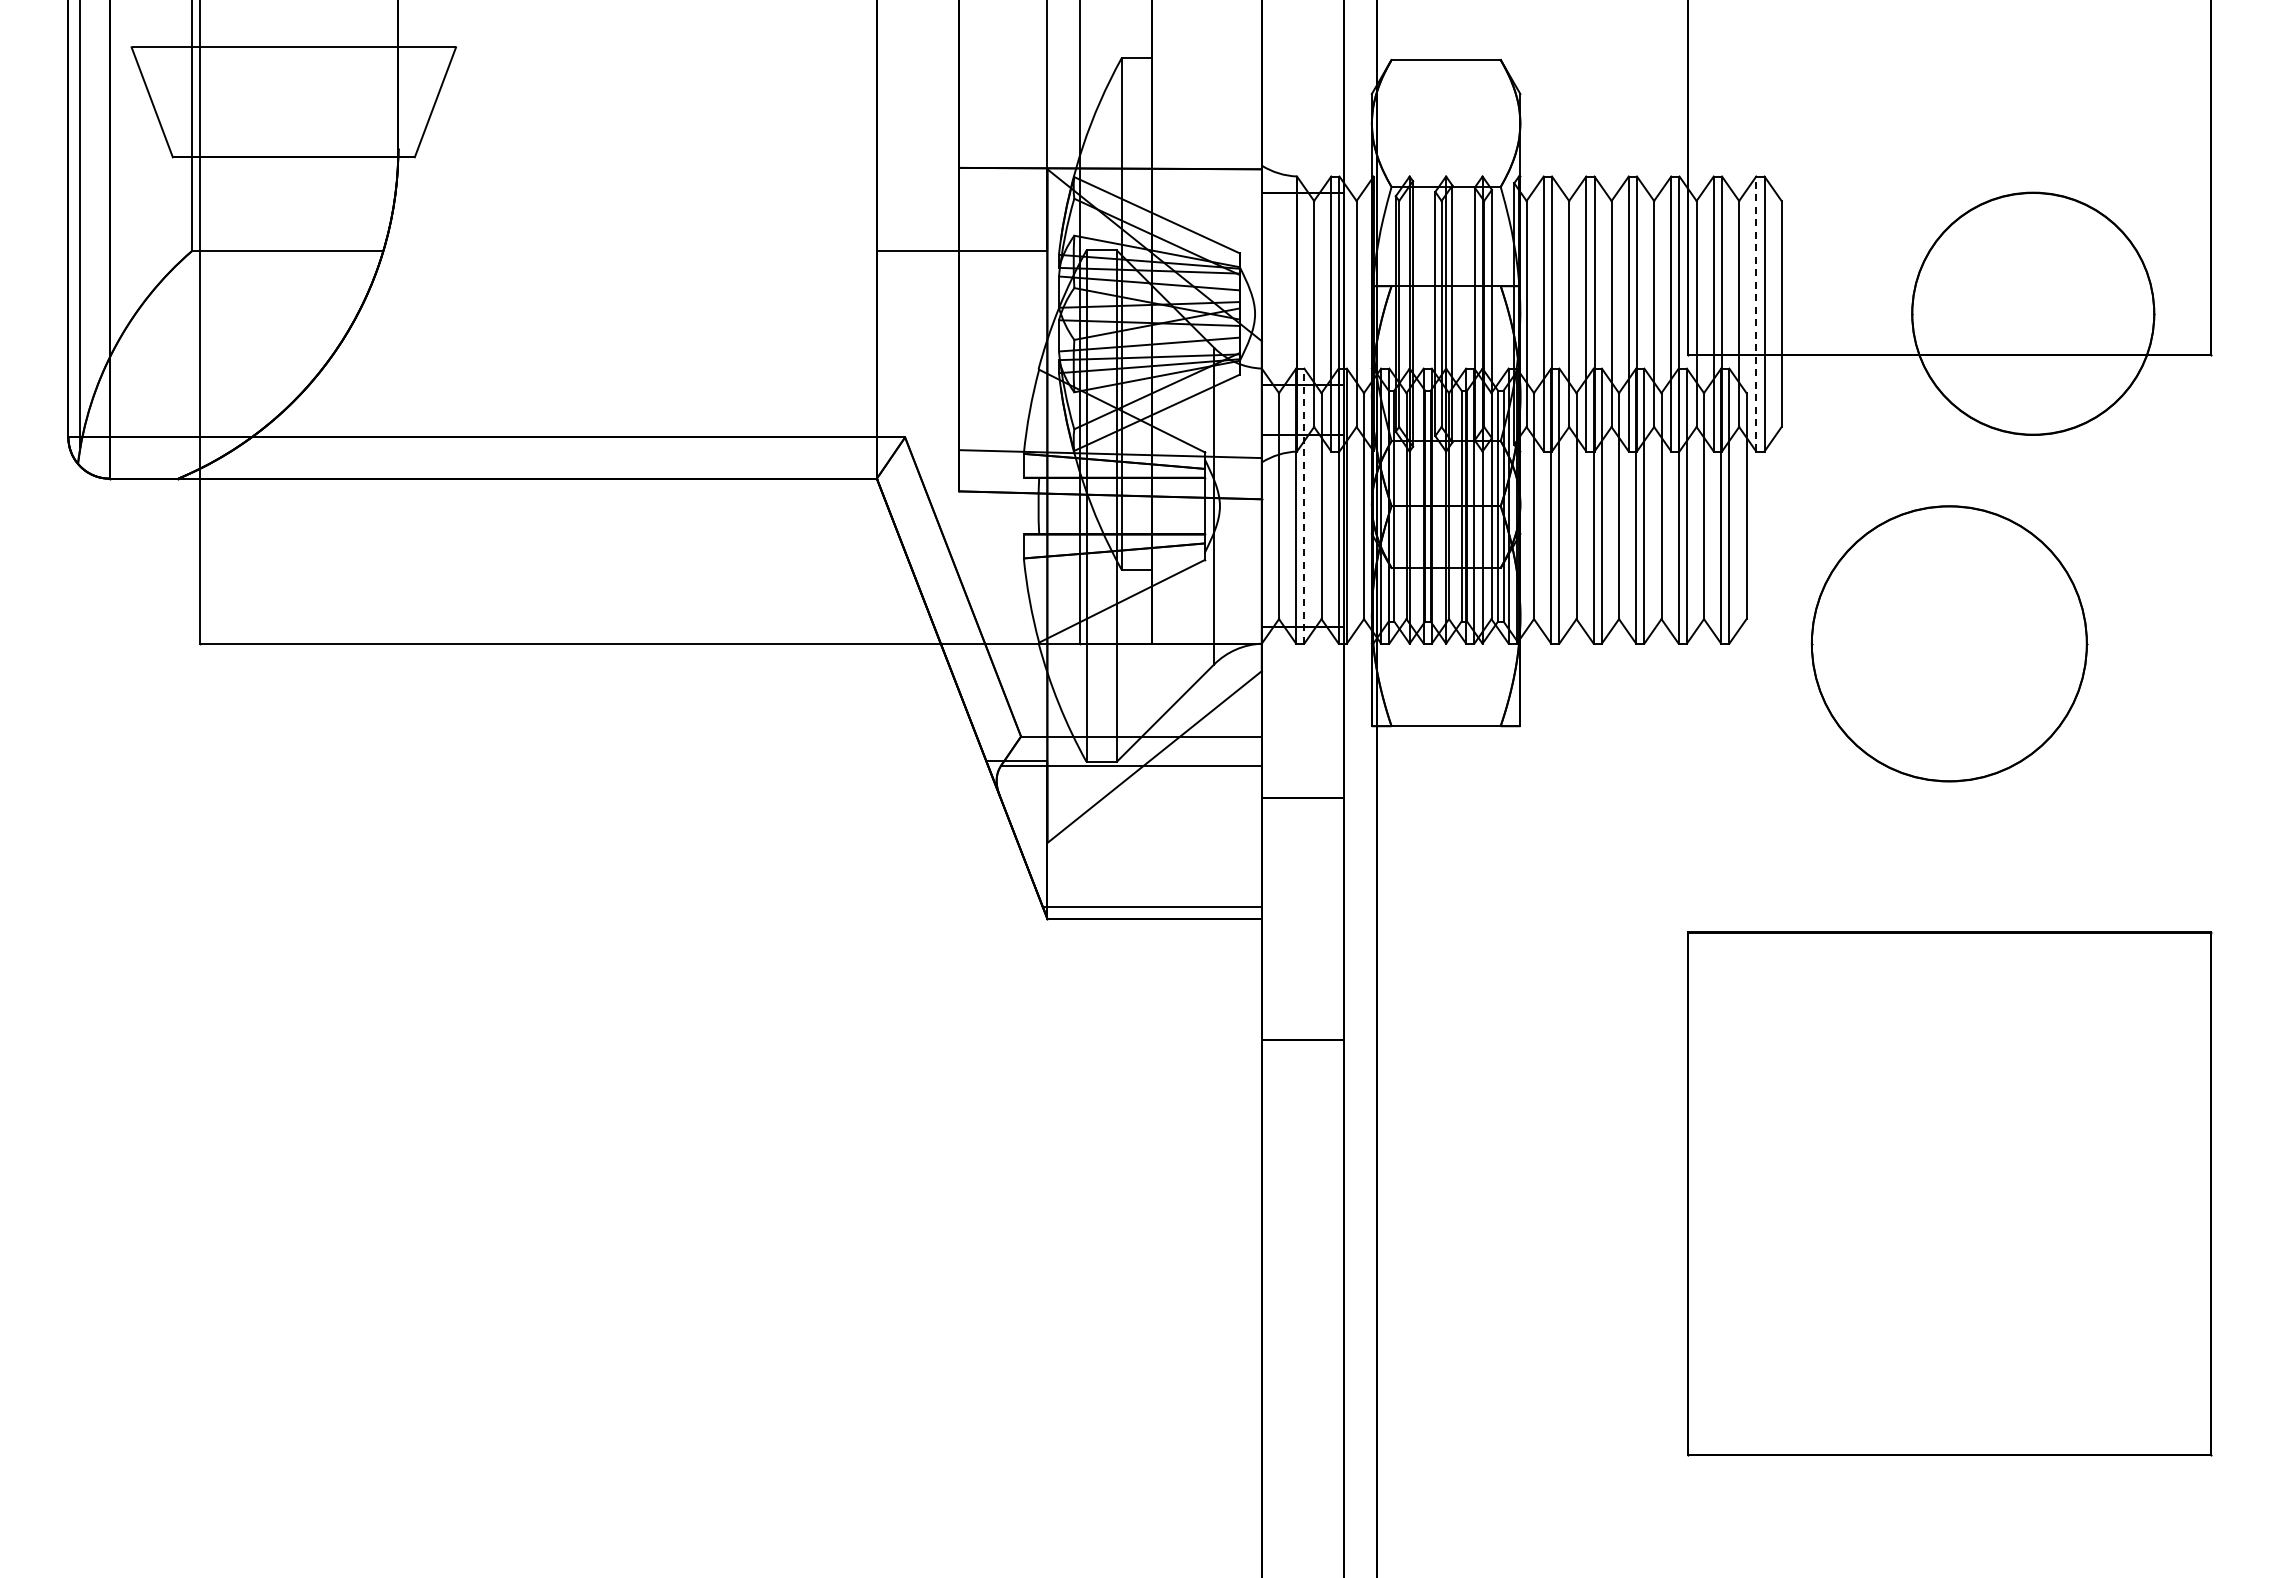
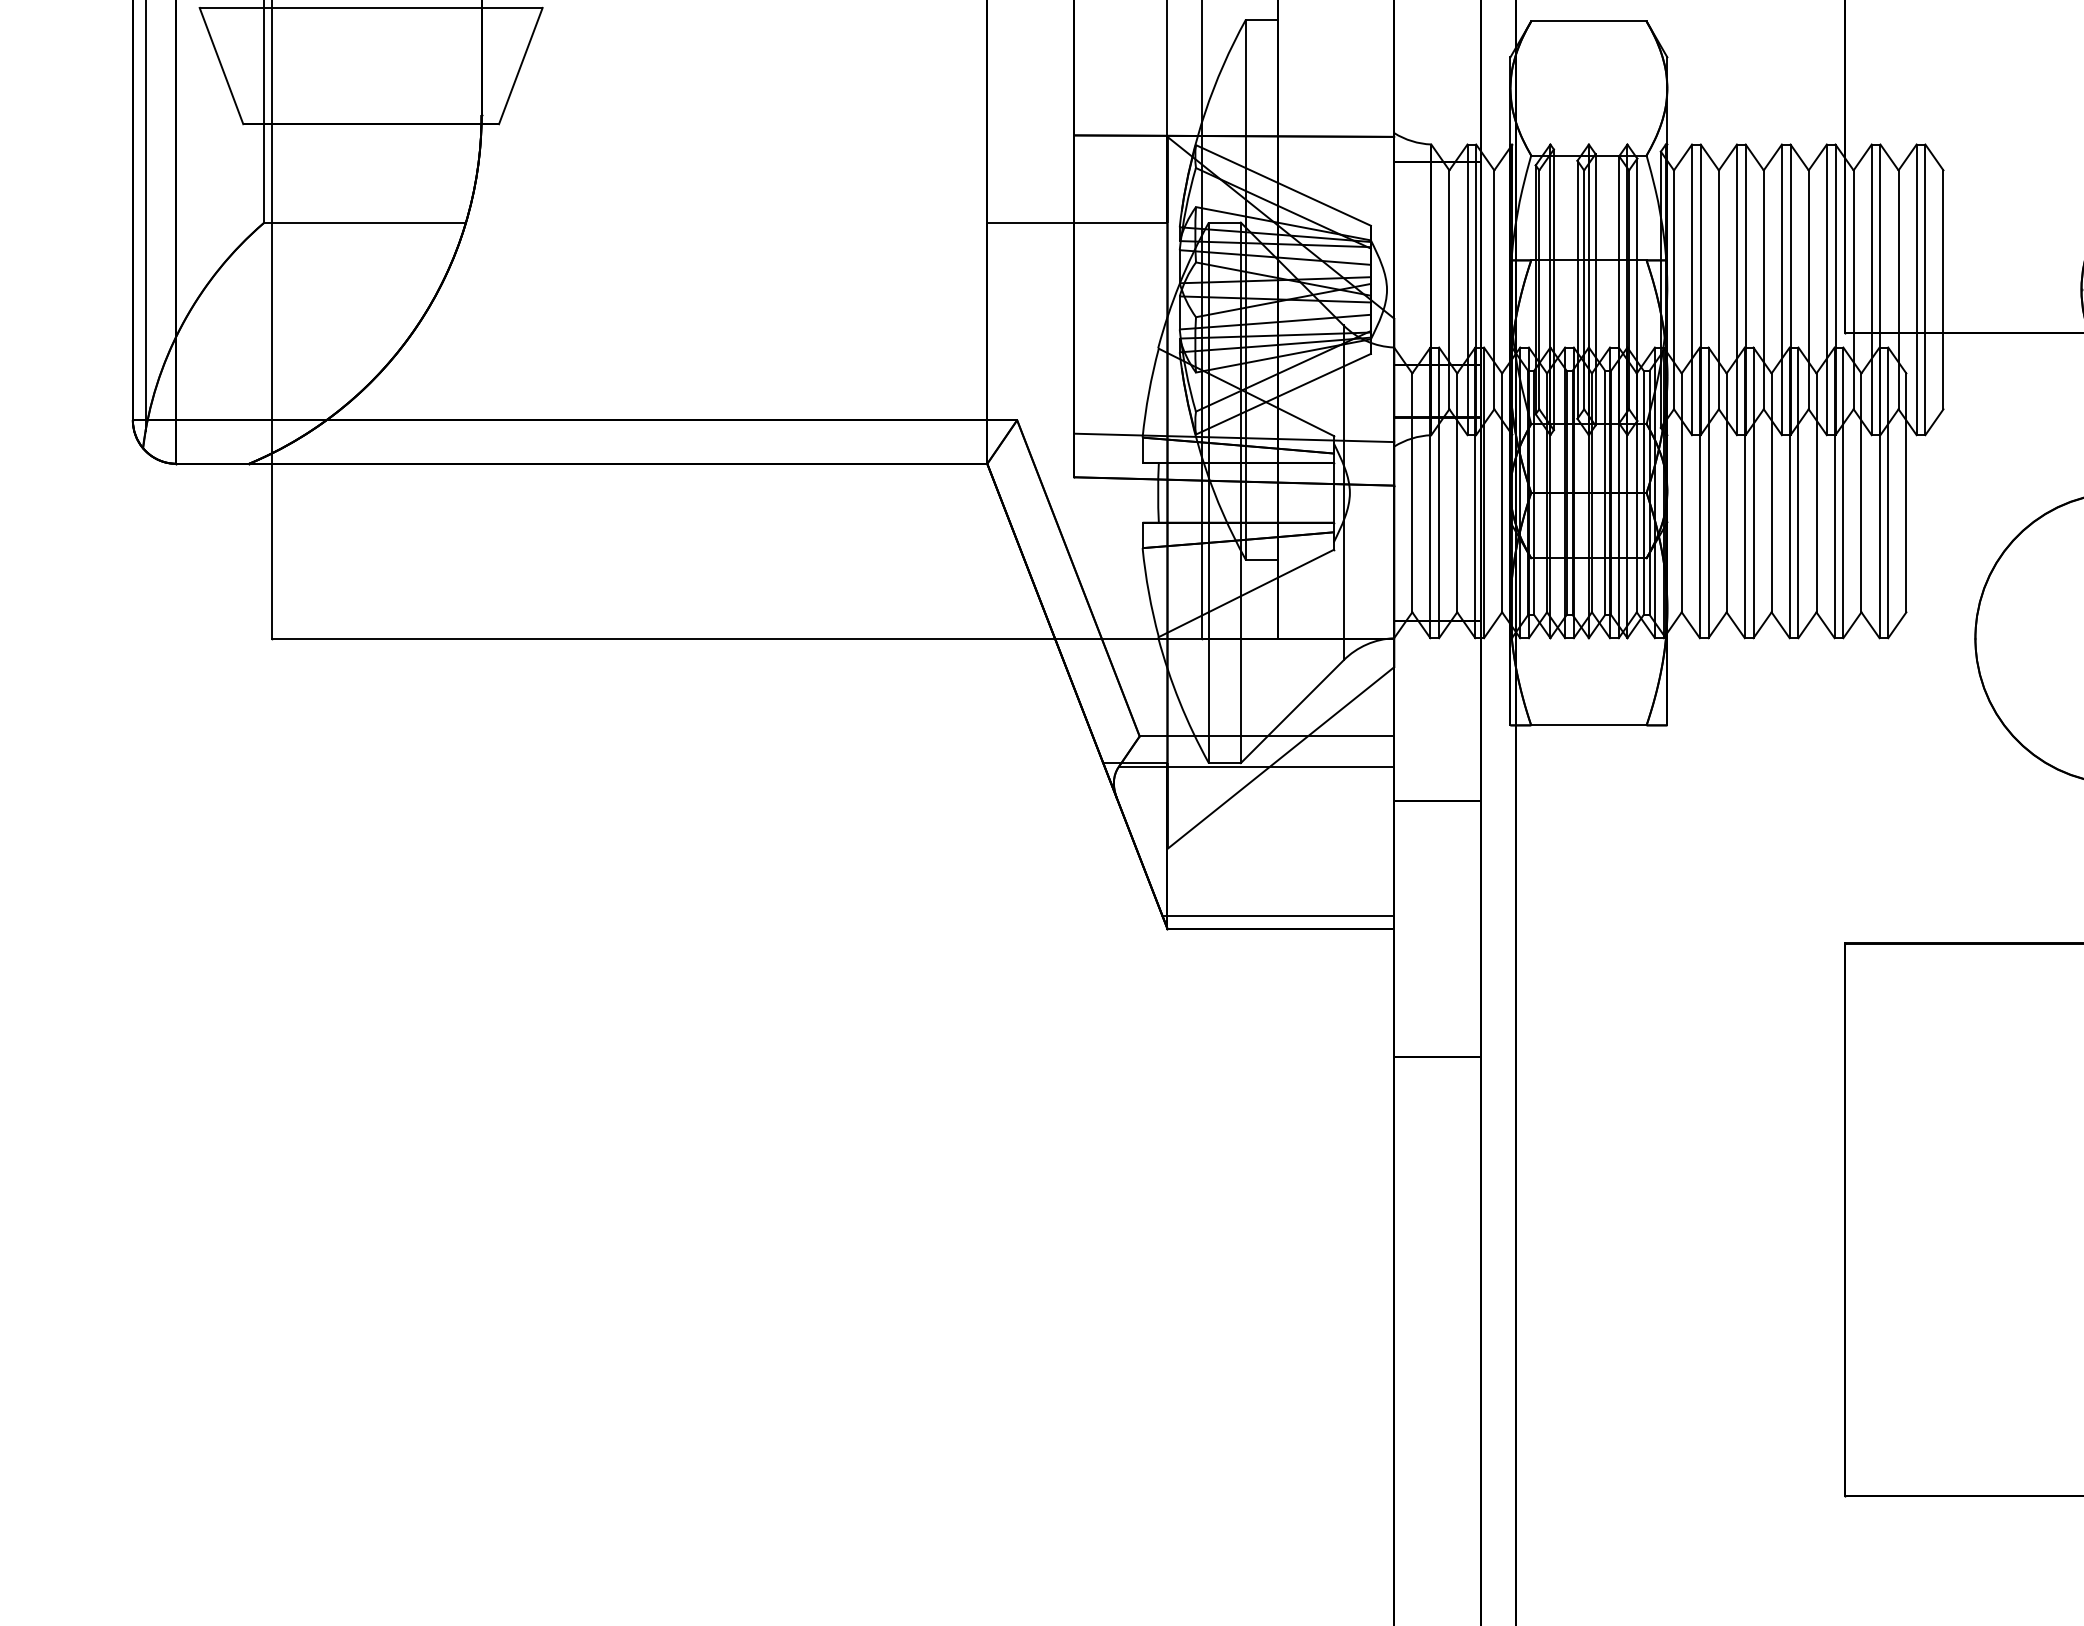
line: (1756, 313) -> (1916, 289), dashed -> solid
line: (1304, 506) -> (1439, 493), dashed -> solid

